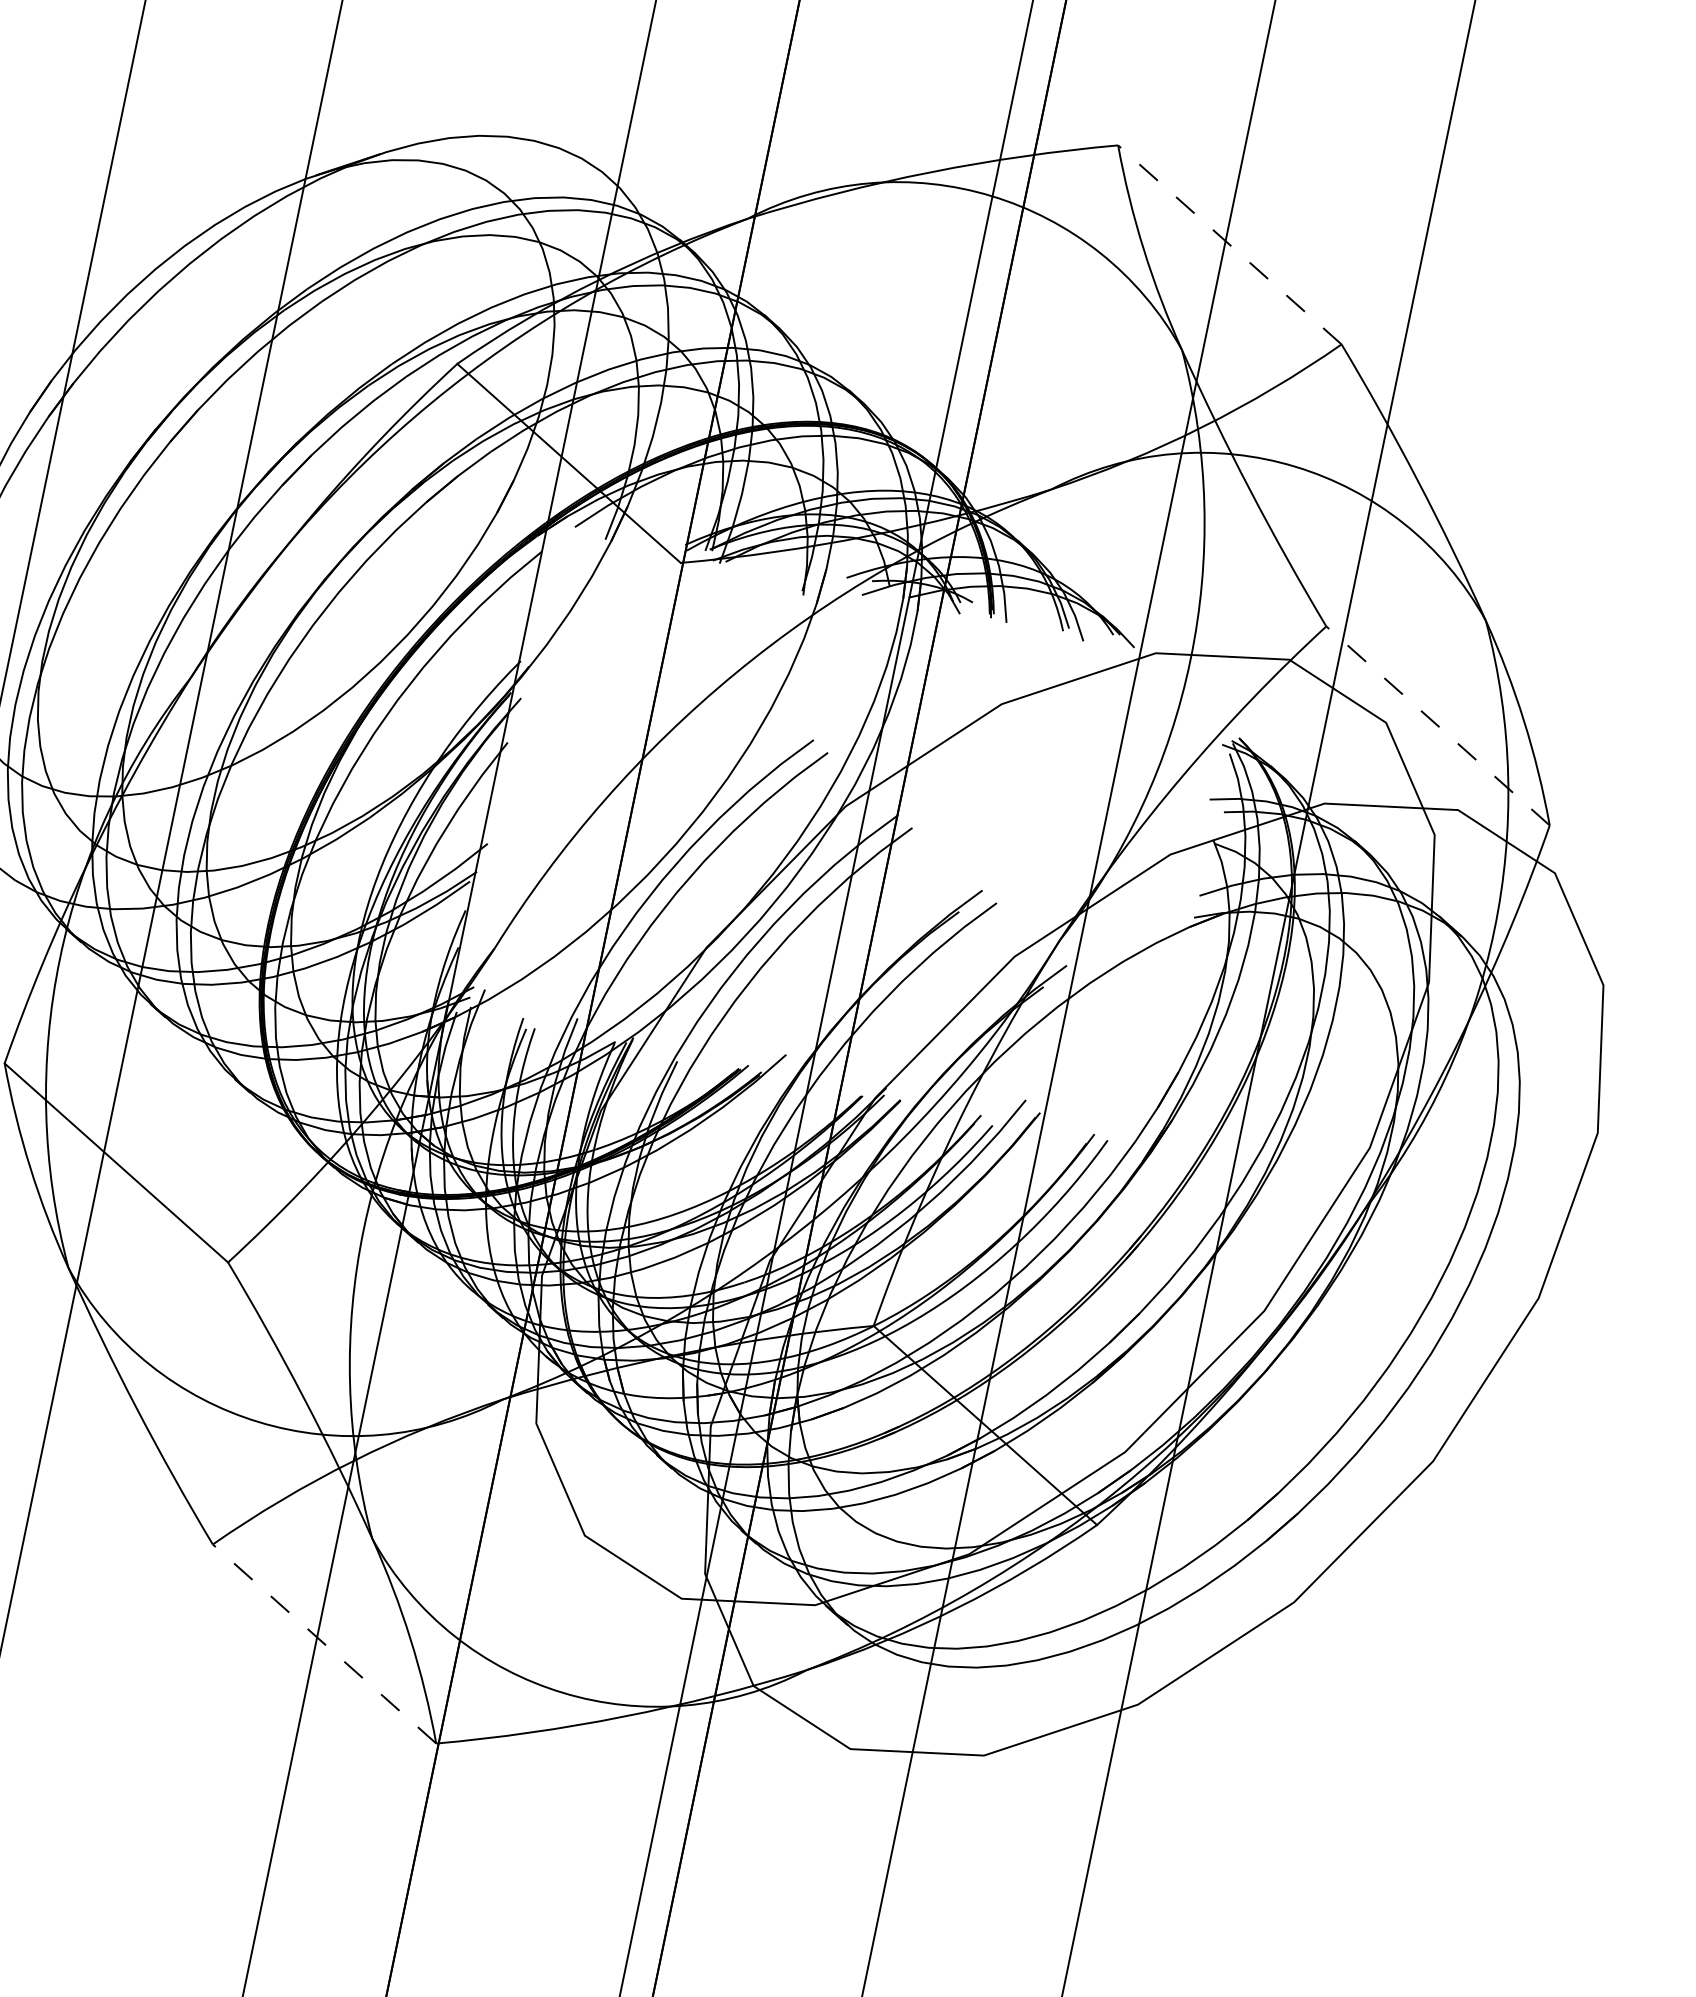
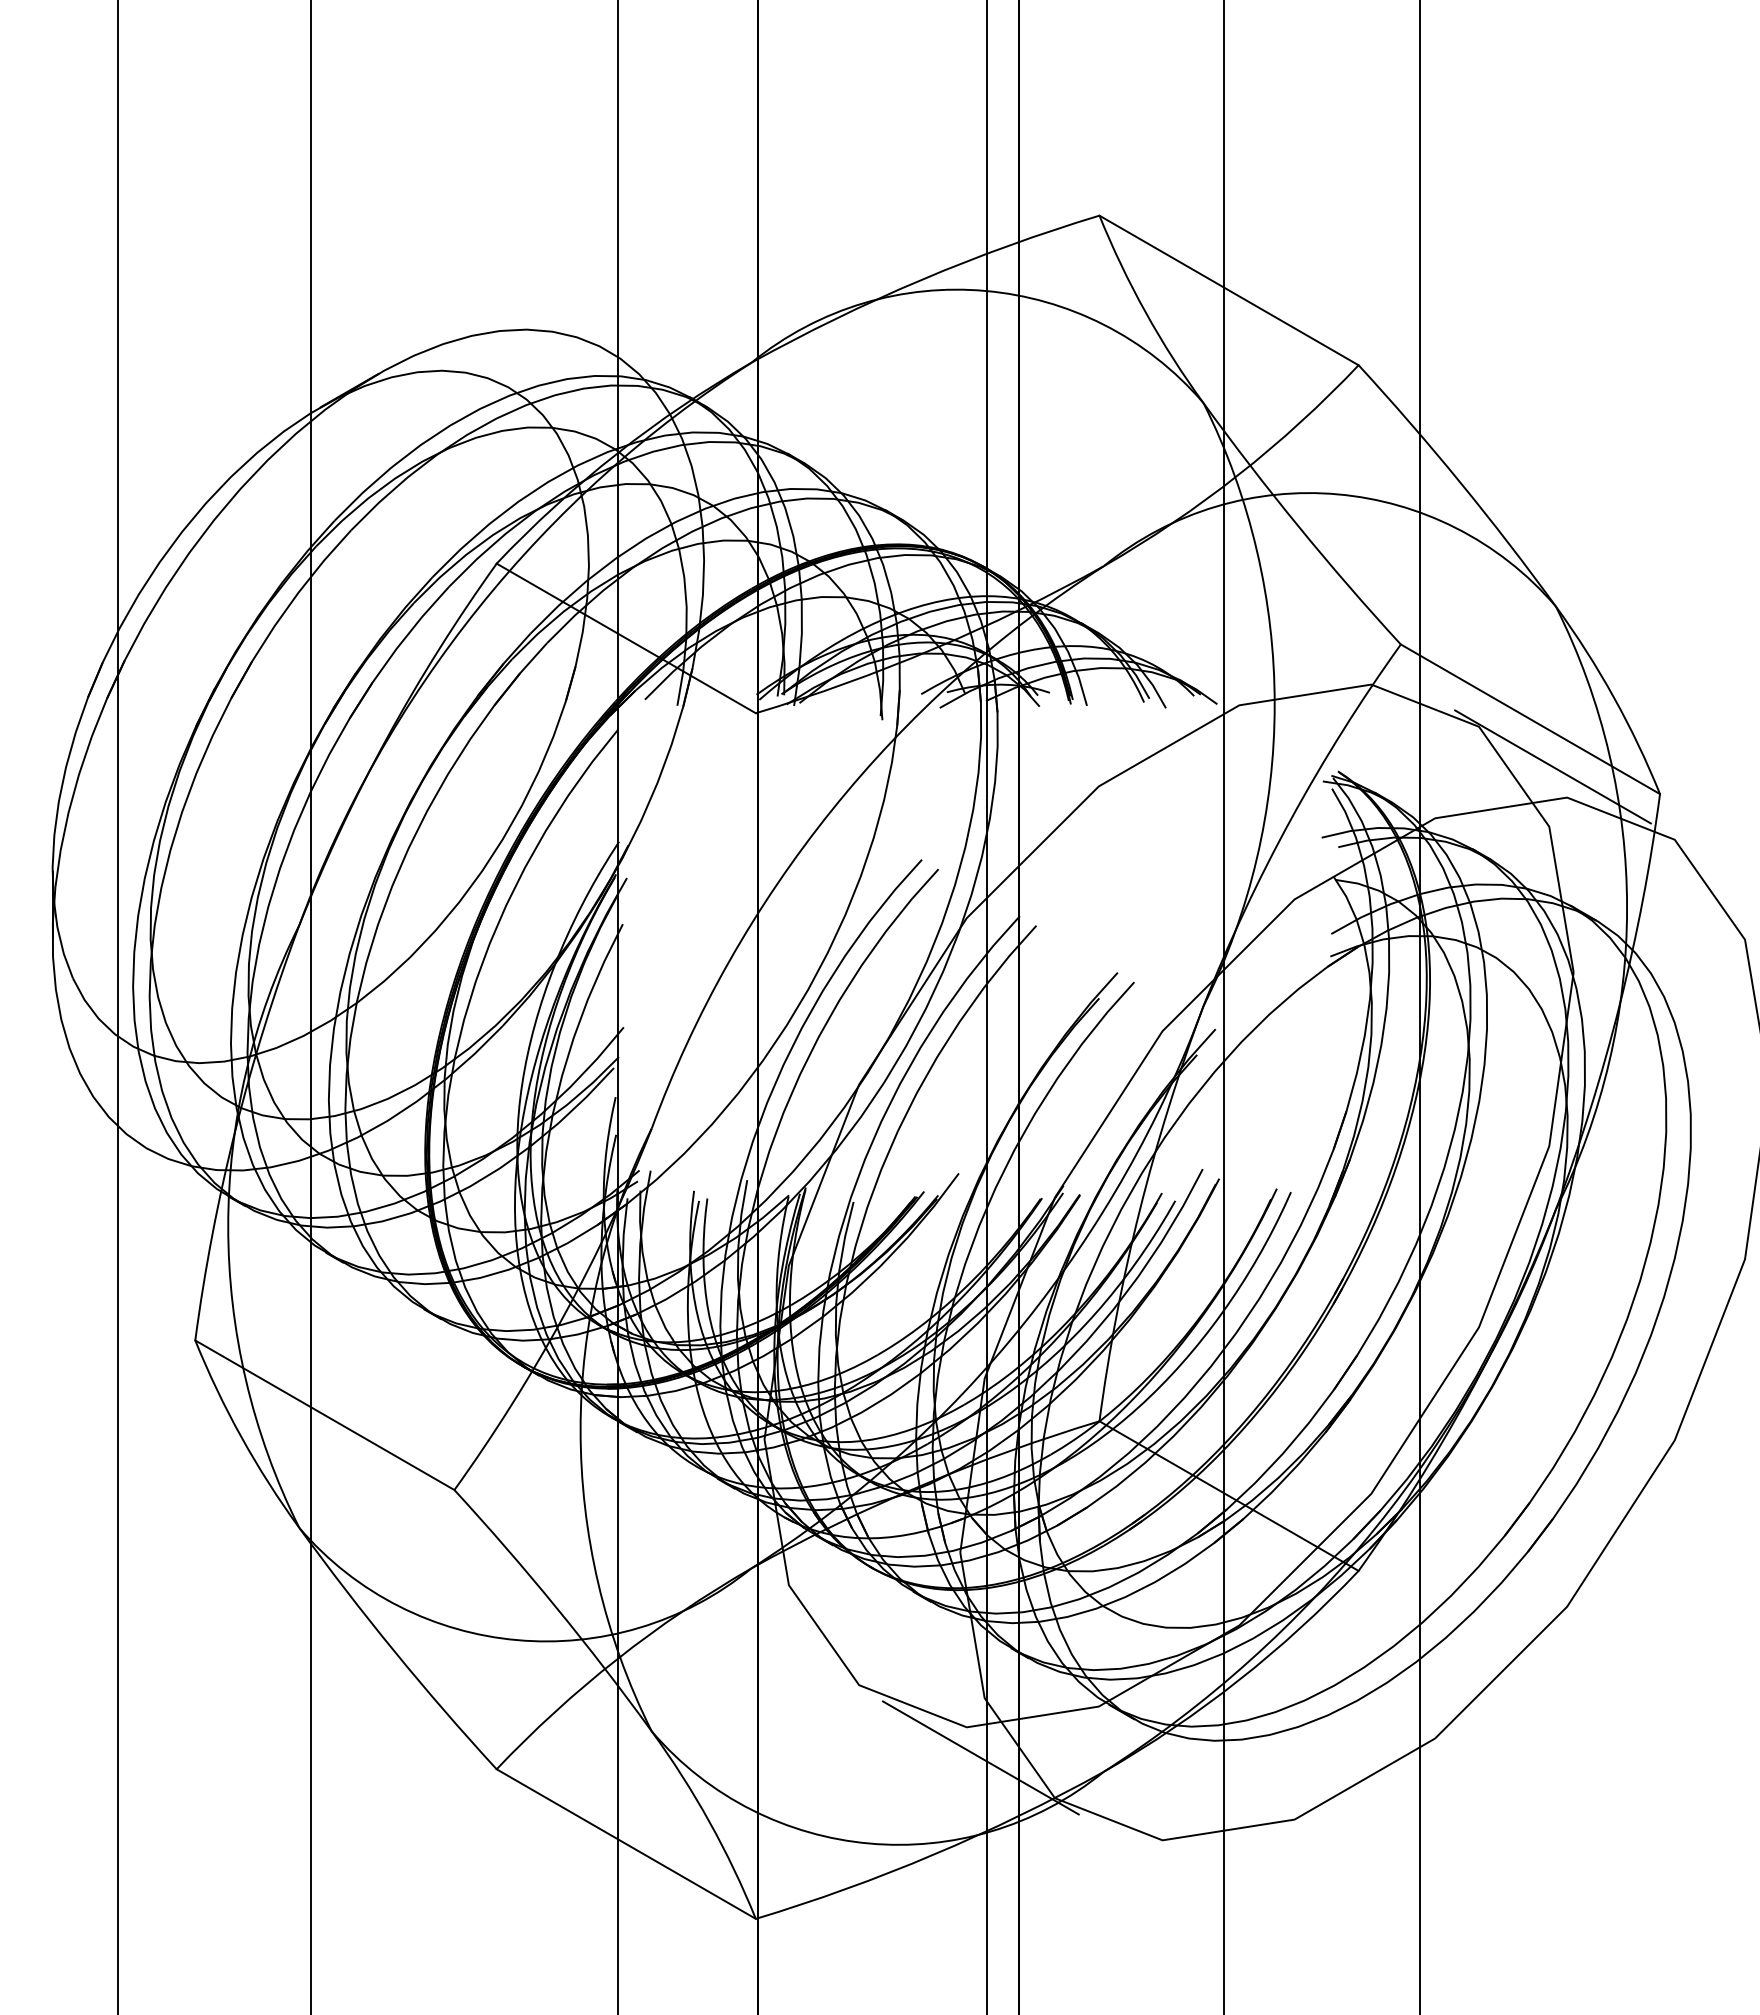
line: (1230, 245) -> (1229, 290), dashed -> solid
line: (1438, 726) -> (1530, 719), dashed -> solid
line: (1450, 776) -> (1552, 766), added
line: (688, 1631) -> (980, 1757), added
line: (324, 1644) -> (626, 1844), dashed -> solid

